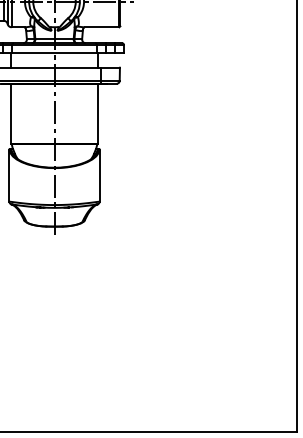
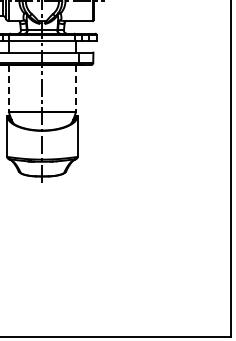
line: (10, 115) -> (8, 89), solid -> dashed
line: (98, 115) -> (76, 89), solid -> dashed

